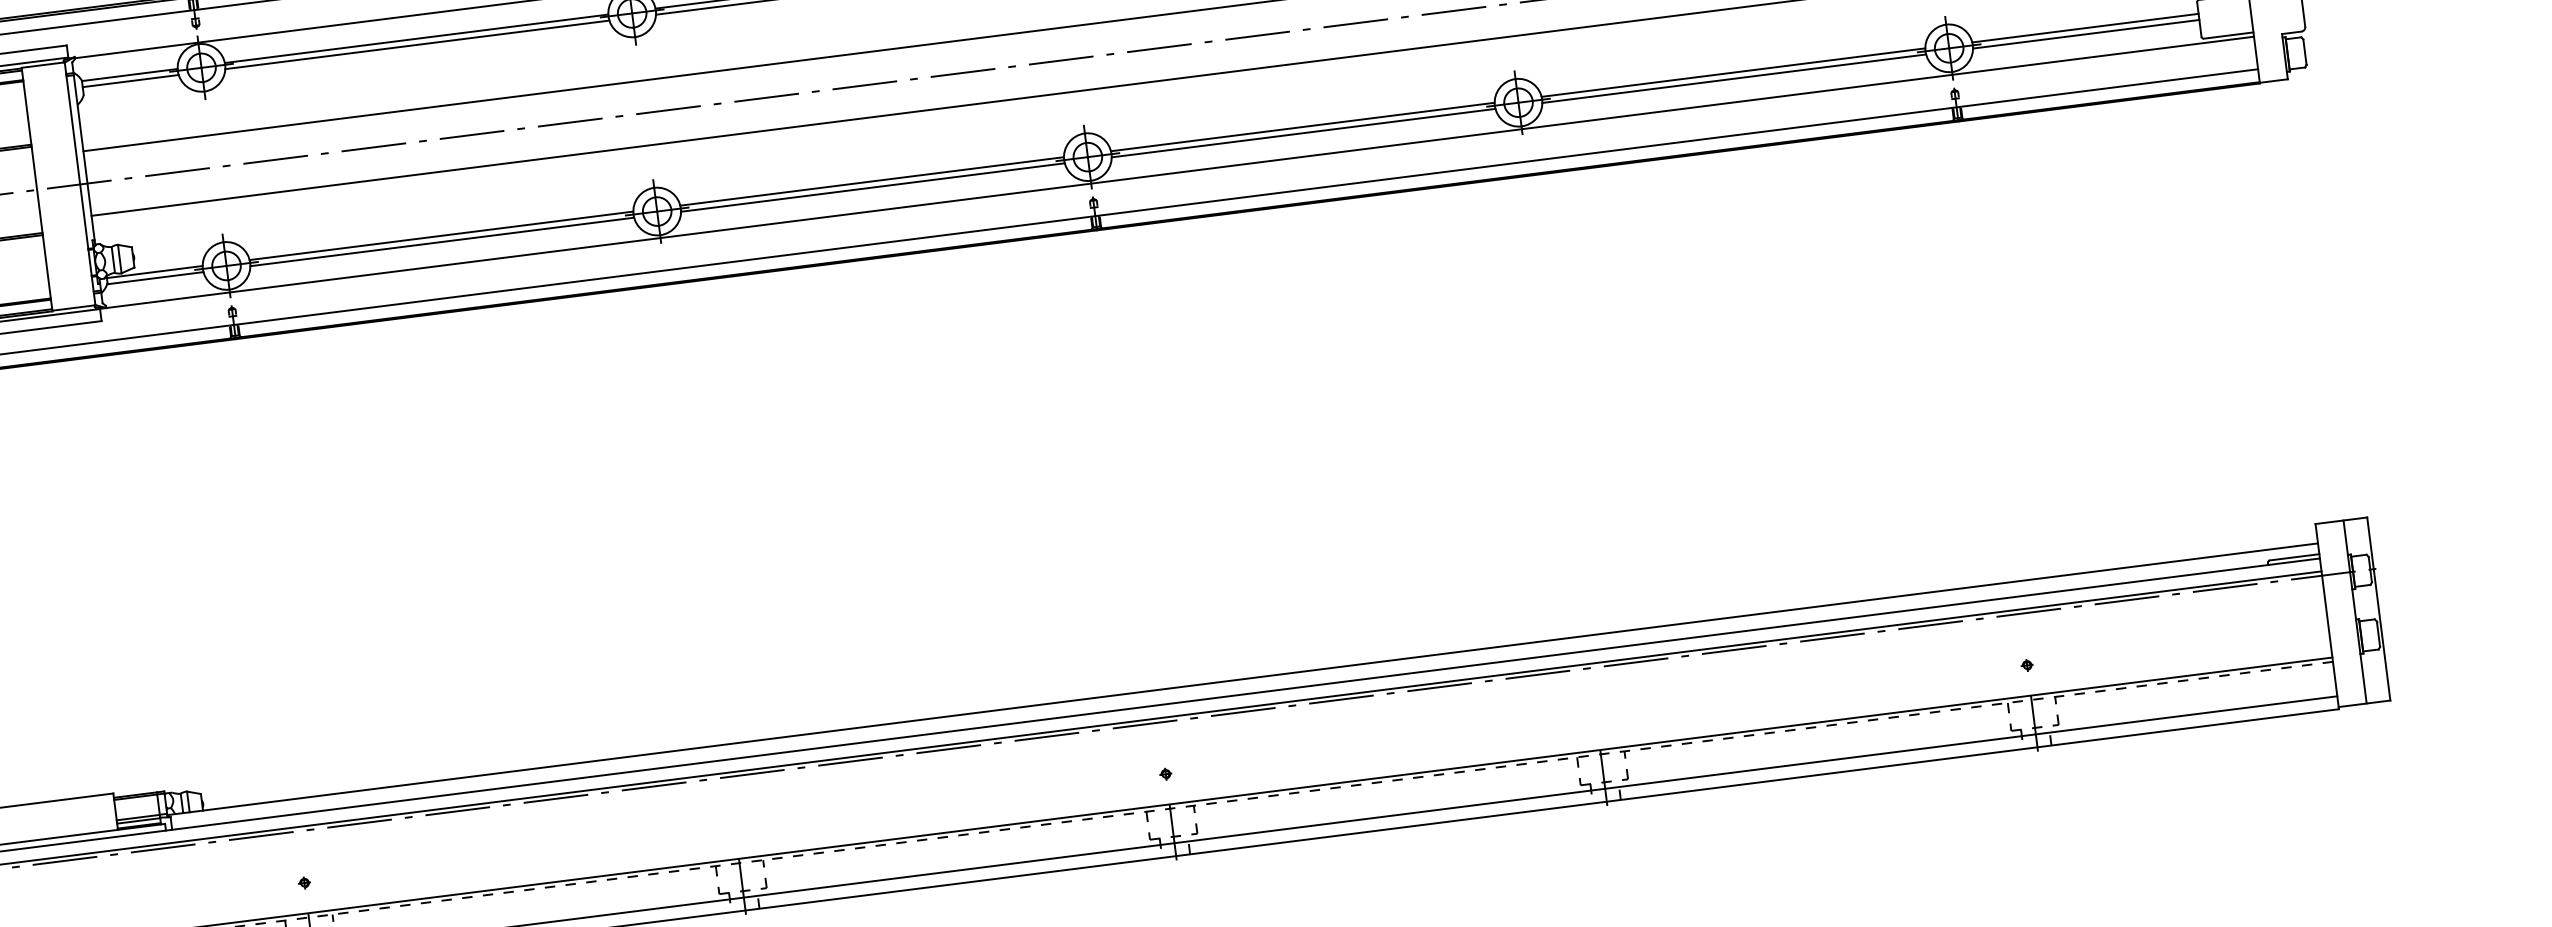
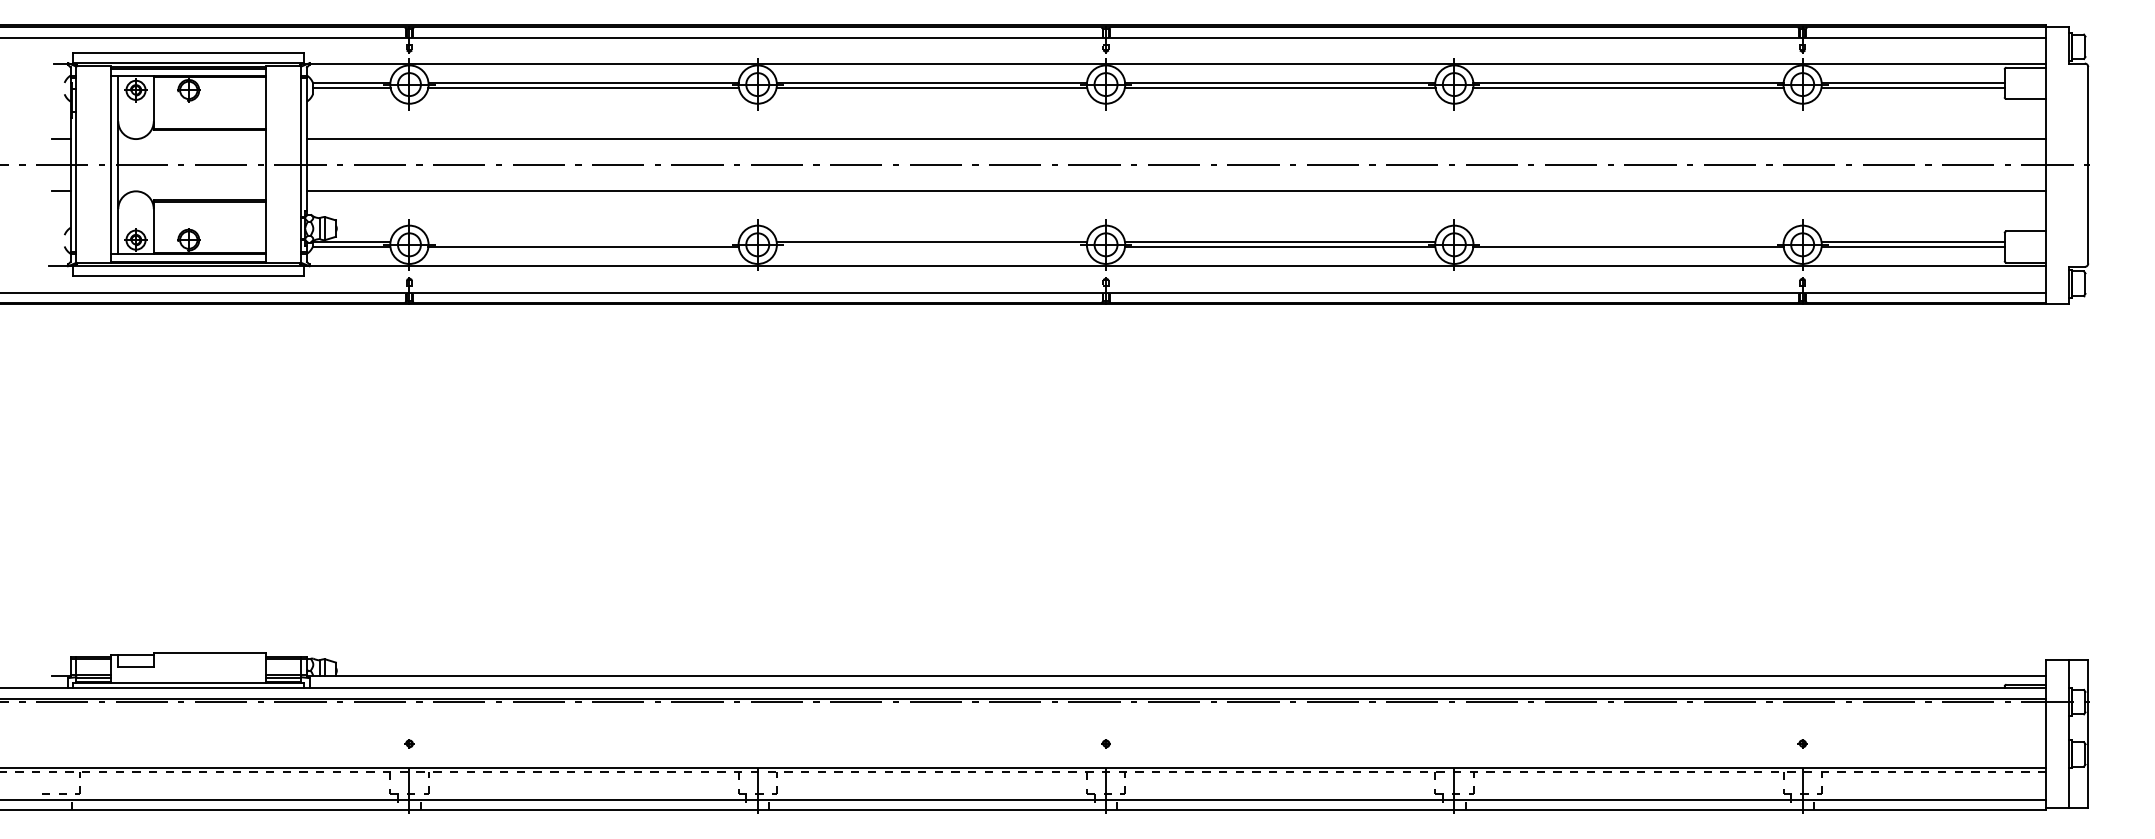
line: (1733, 72) -> (1628, 242), removed
line: (872, 187) -> (931, 247), removed
line: (441, 235) -> (583, 242), removed

